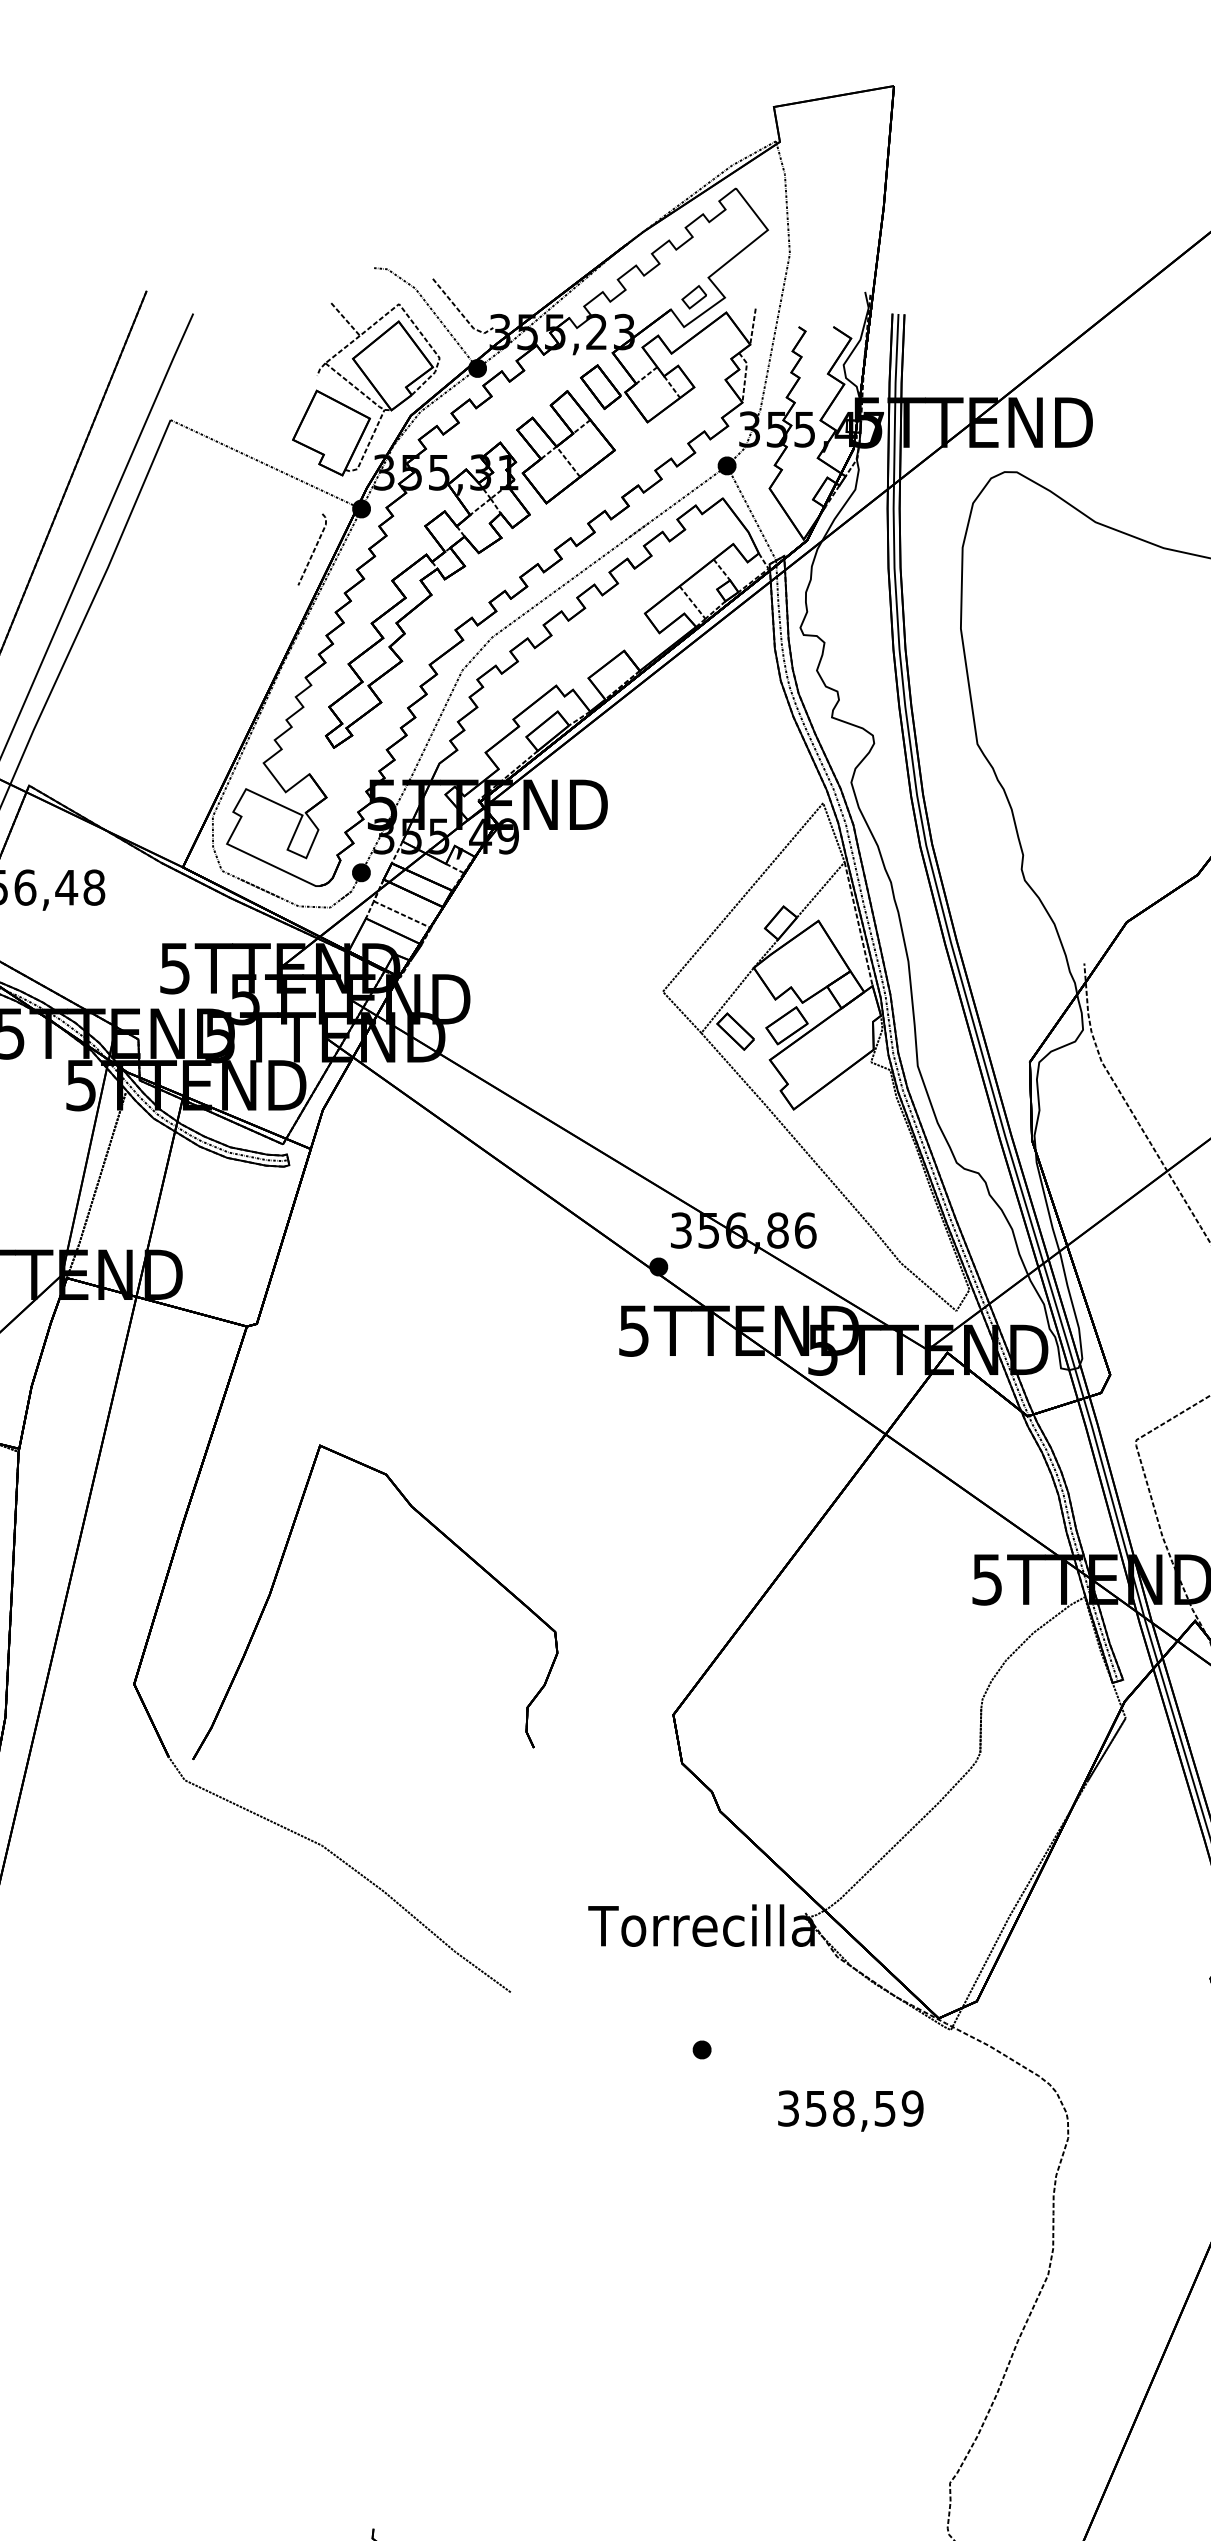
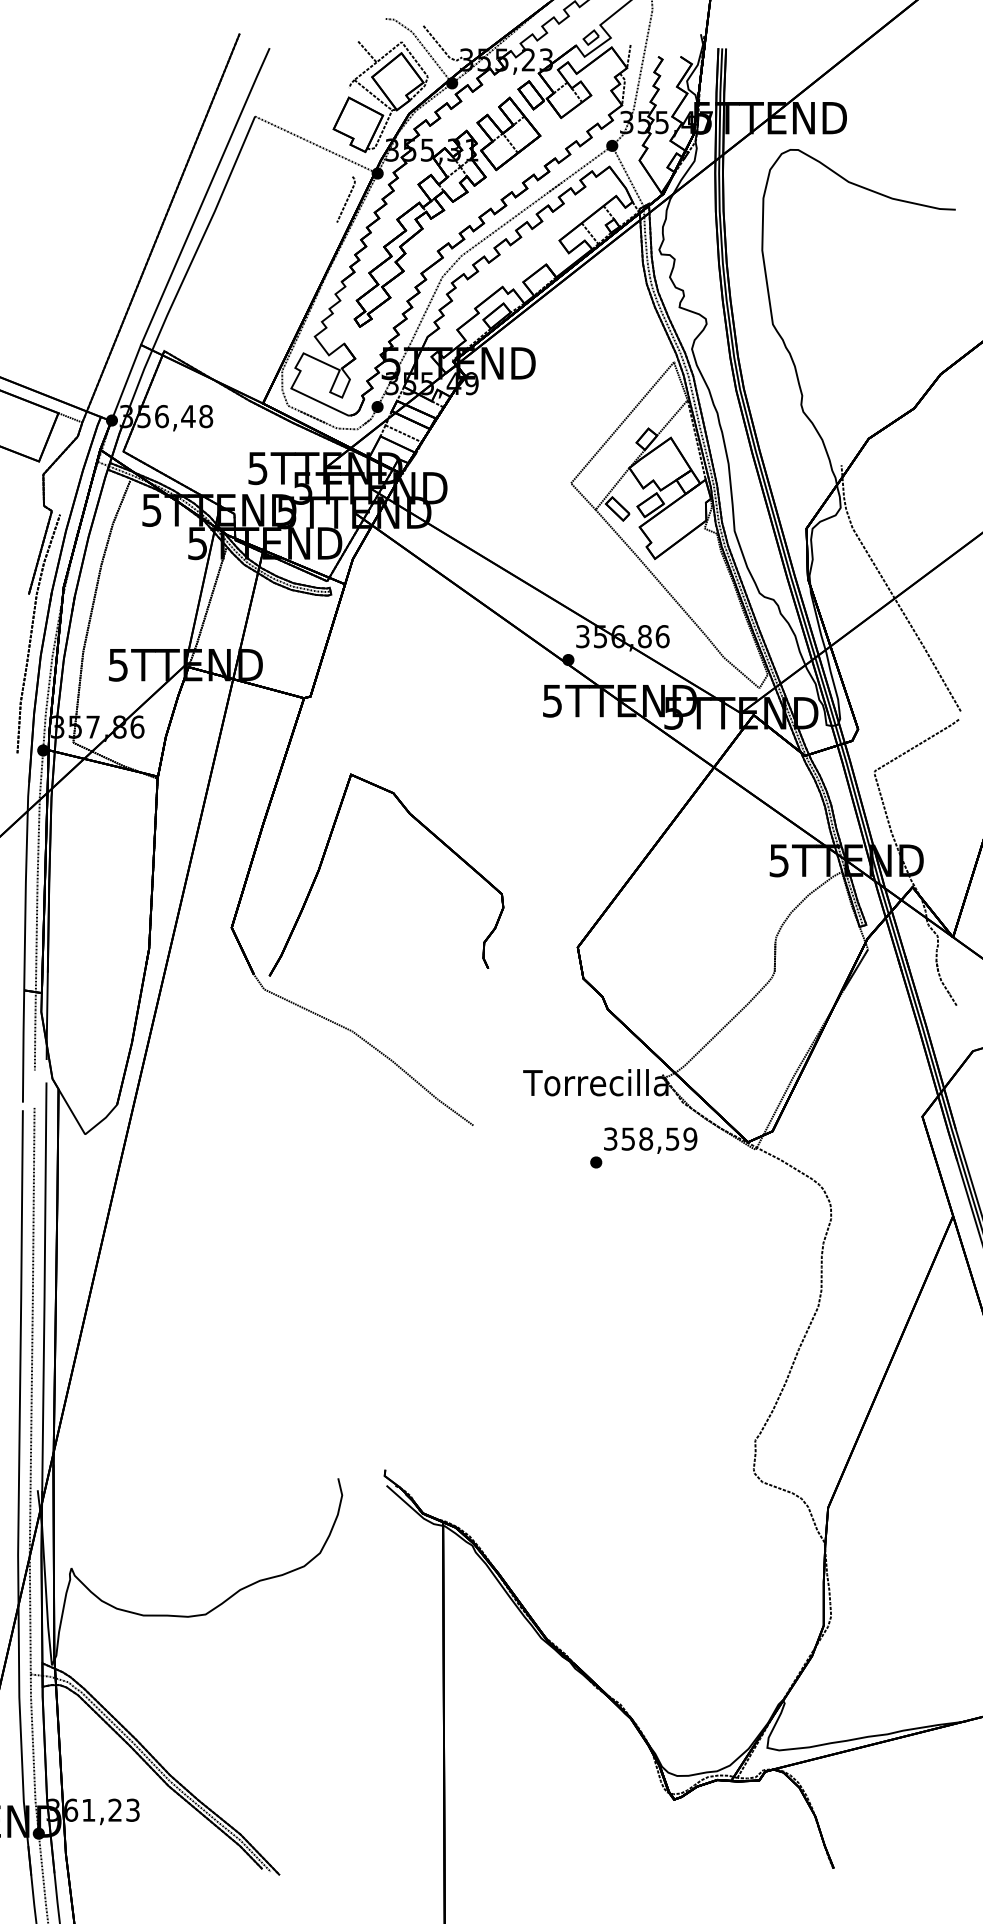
text: (850, 2110) -> (650, 1140), moved

